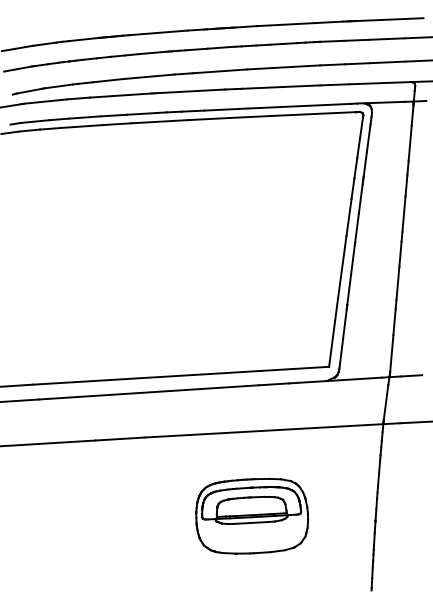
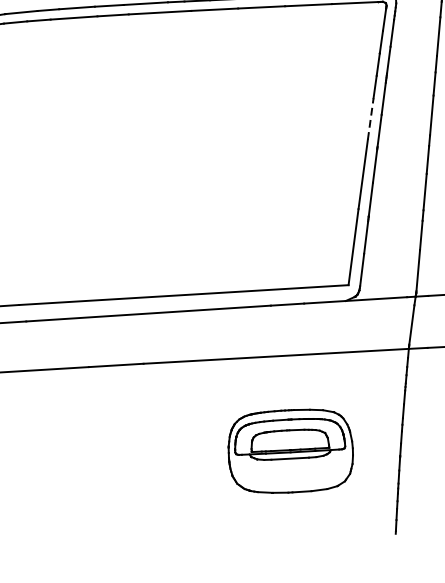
line: (349, 217) -> (371, 119), solid -> dashed
part: (252, 516) -> (291, 451), moved

